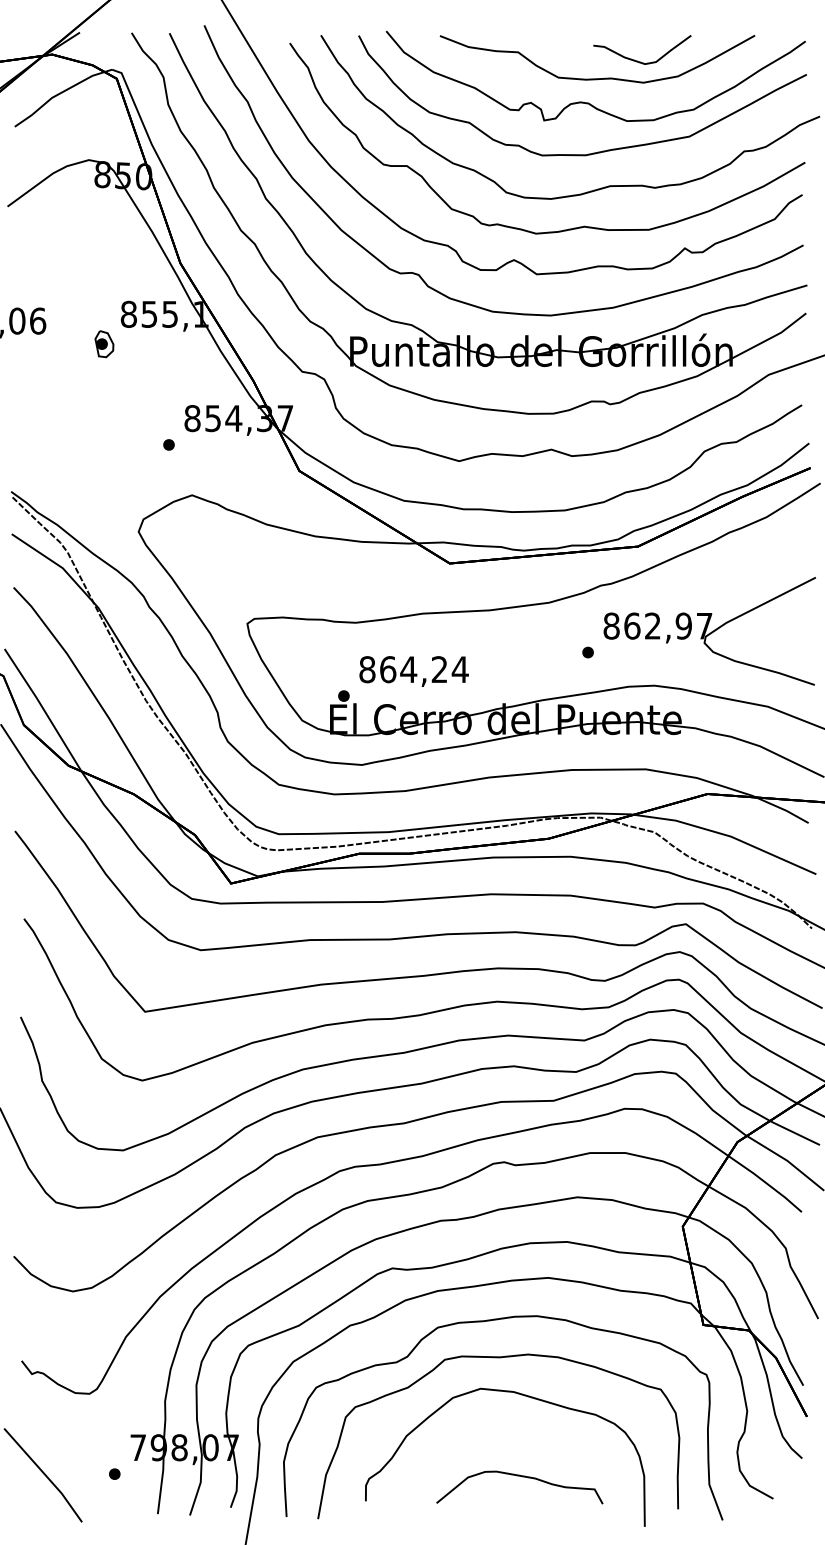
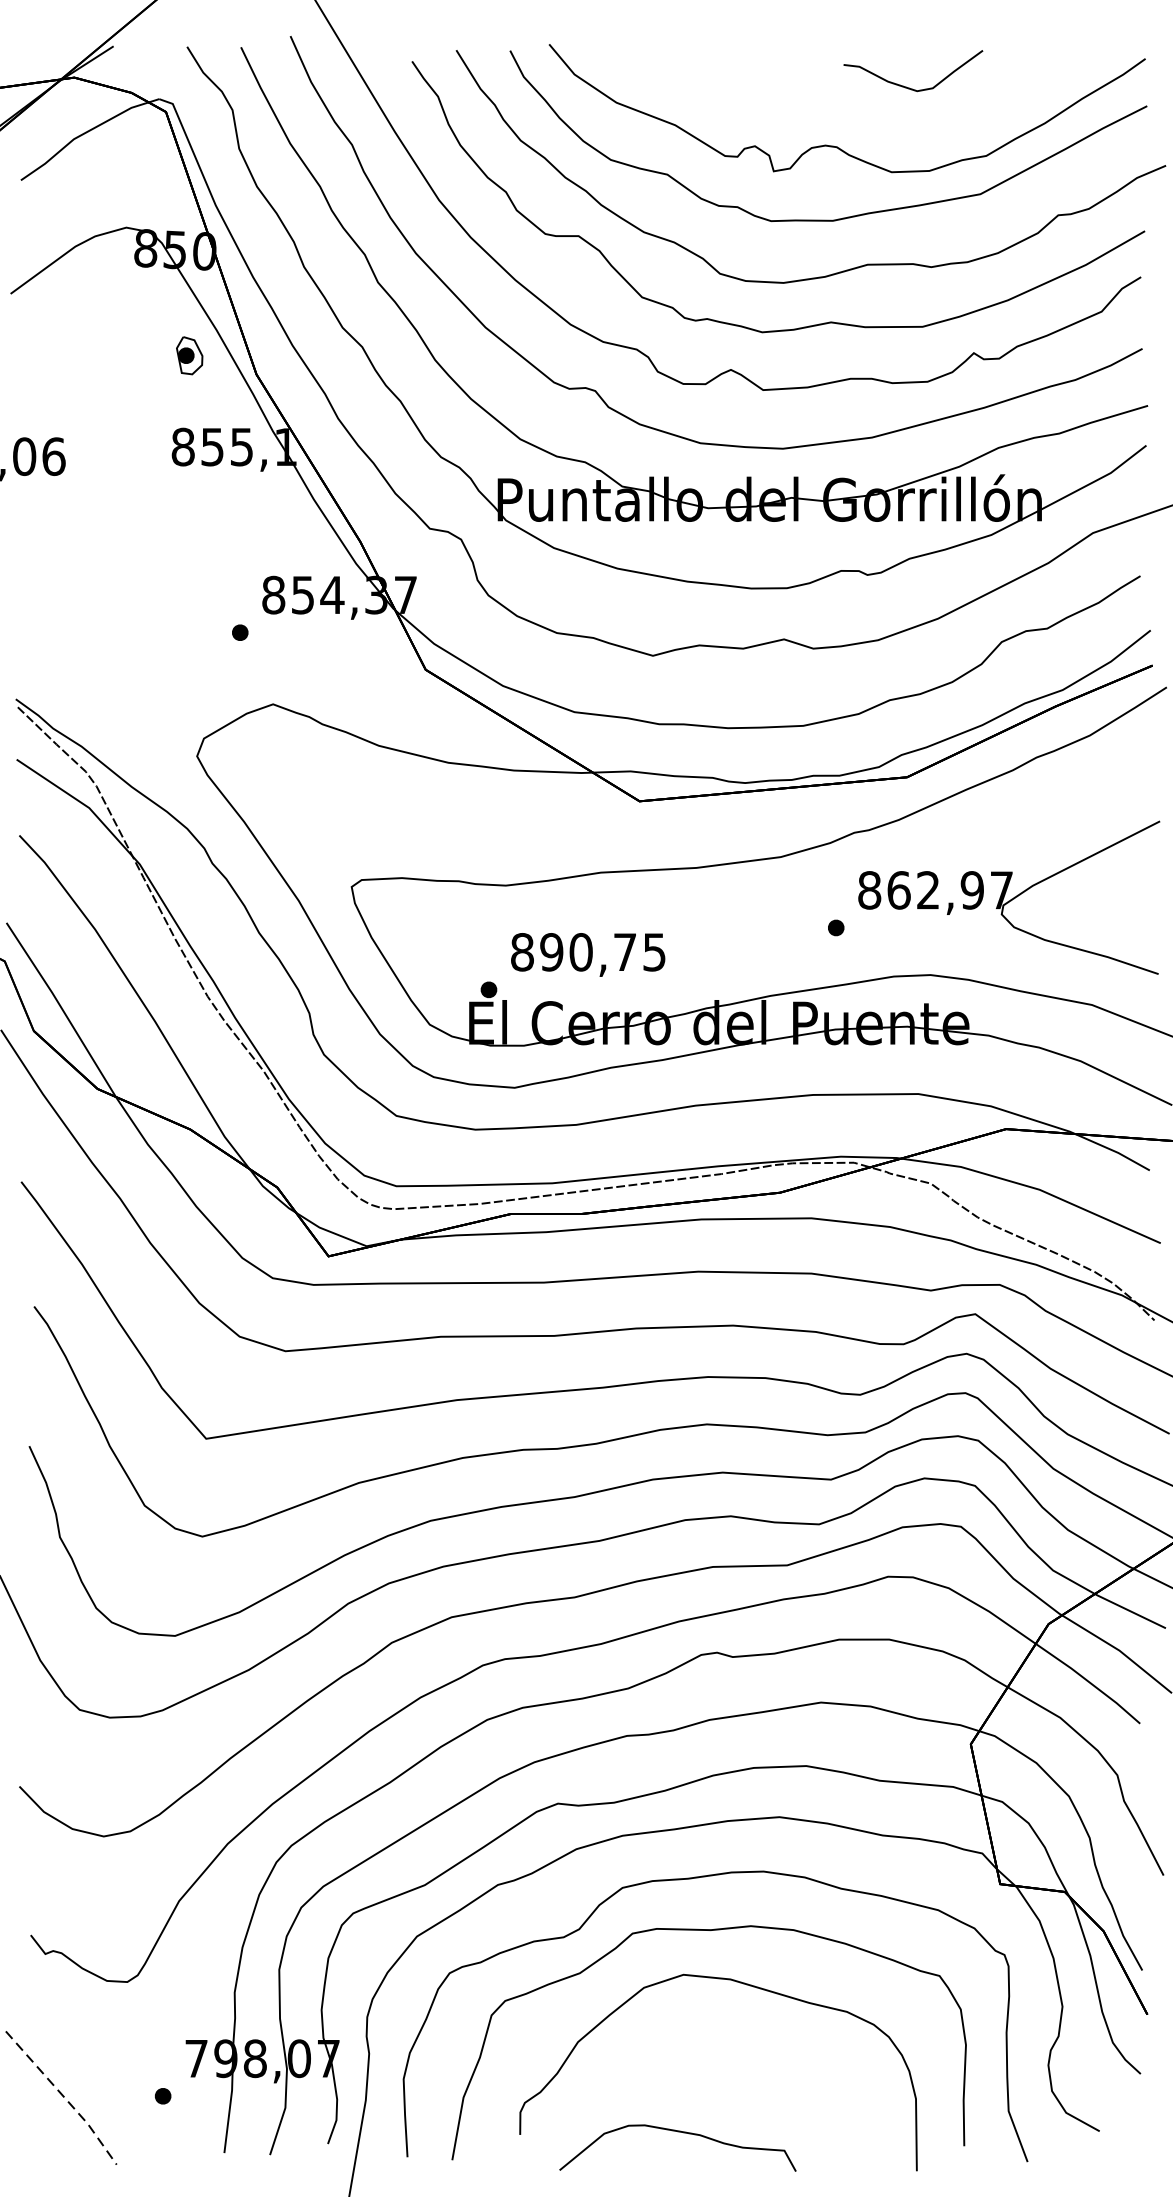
curve: (597, 78) -> (849, 111), removed
part: (104, 344) -> (189, 356), moved
text: (424, 669) -> (603, 952), 864,24 -> 890,75
line: (45, 1474) -> (64, 2096), solid -> dashed
curve: (522, 1477) -> (681, 2133), moved

